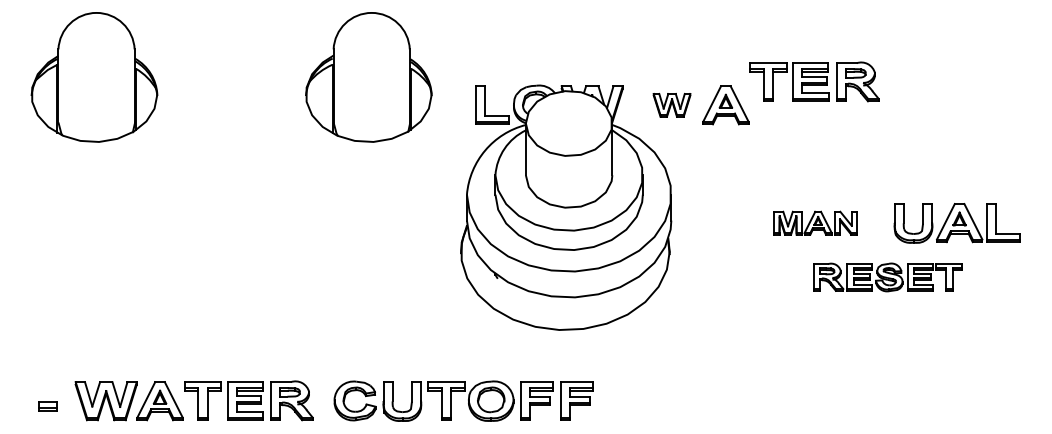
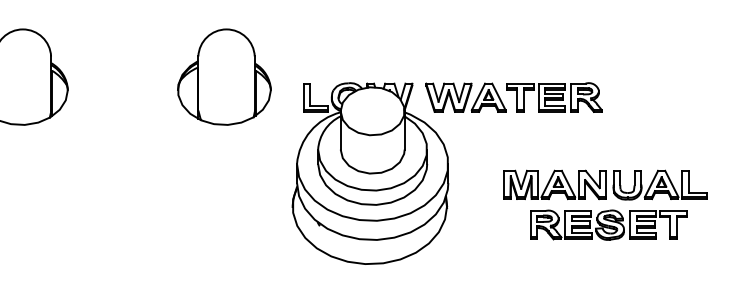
part: (814, 81) -> (554, 97), moved
part: (671, 105) -> (448, 97), size x1.67
part: (815, 223) -> (555, 185), size x1.67
part: (887, 277) -> (608, 225), size x1.43

